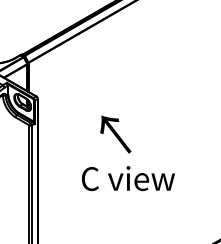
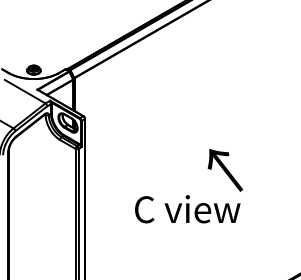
text: (115, 134) -> (225, 170), moved

